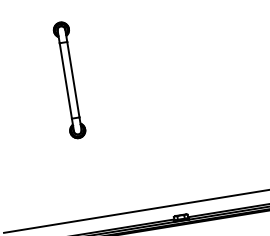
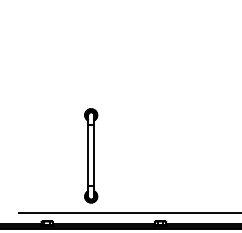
part: (69, 79) -> (91, 155), moved

